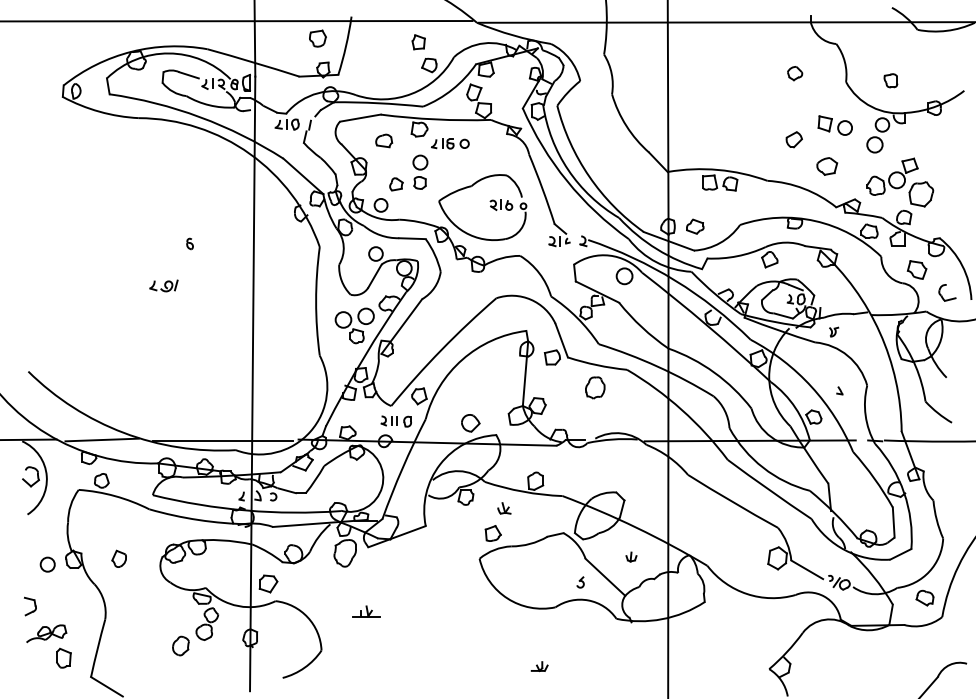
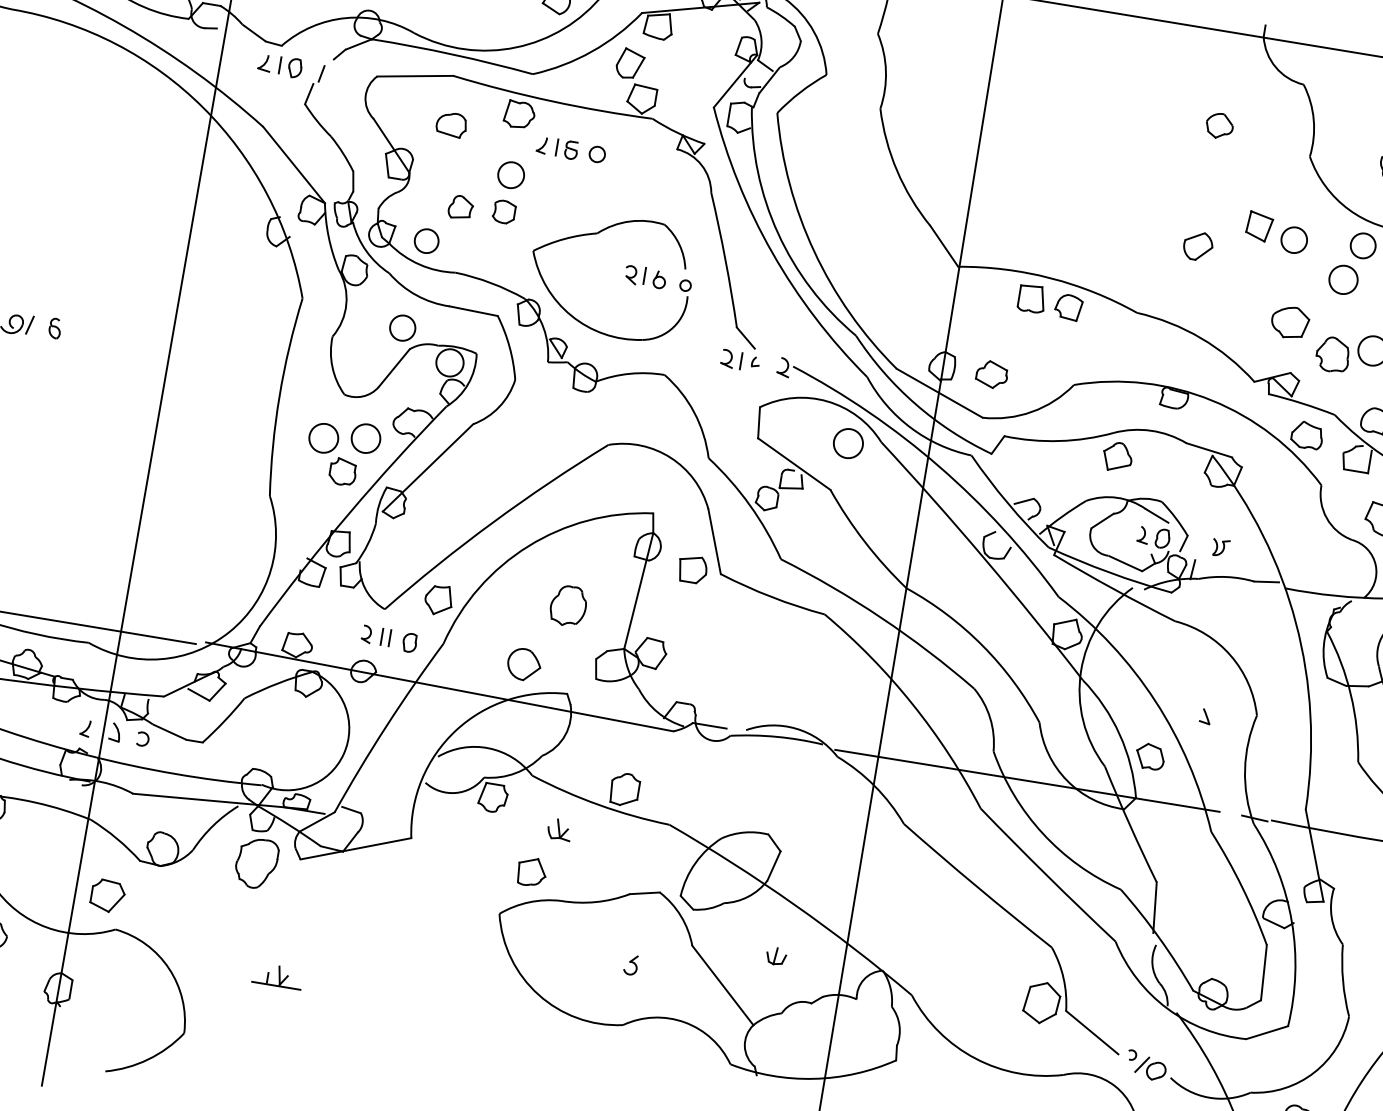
part: (827, 166) -> (1290, 322), moved
part: (189, 243) -> (54, 327), moved
part: (834, 331) -> (1221, 546), moved
part: (595, 387) -> (569, 605), moved
part: (580, 582) -> (631, 965), moved

